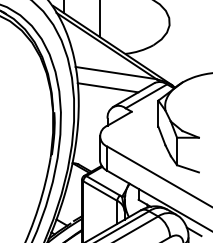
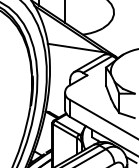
line: (107, 87) -> (70, 58), removed

